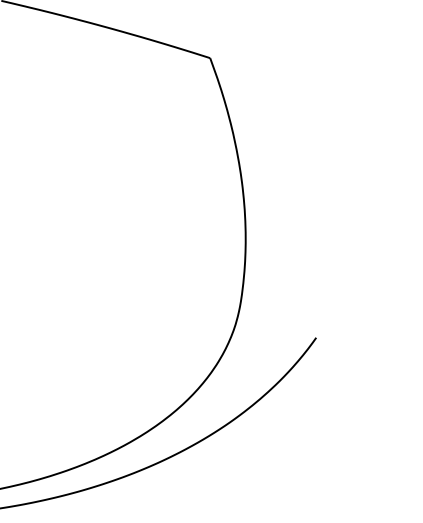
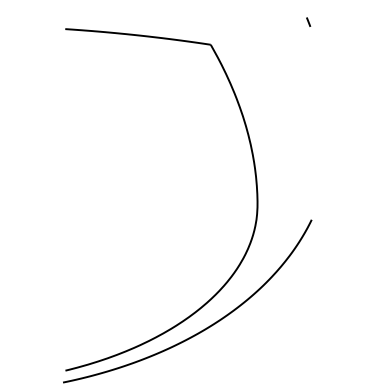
curve: (358, 47) -> (308, 21), added

